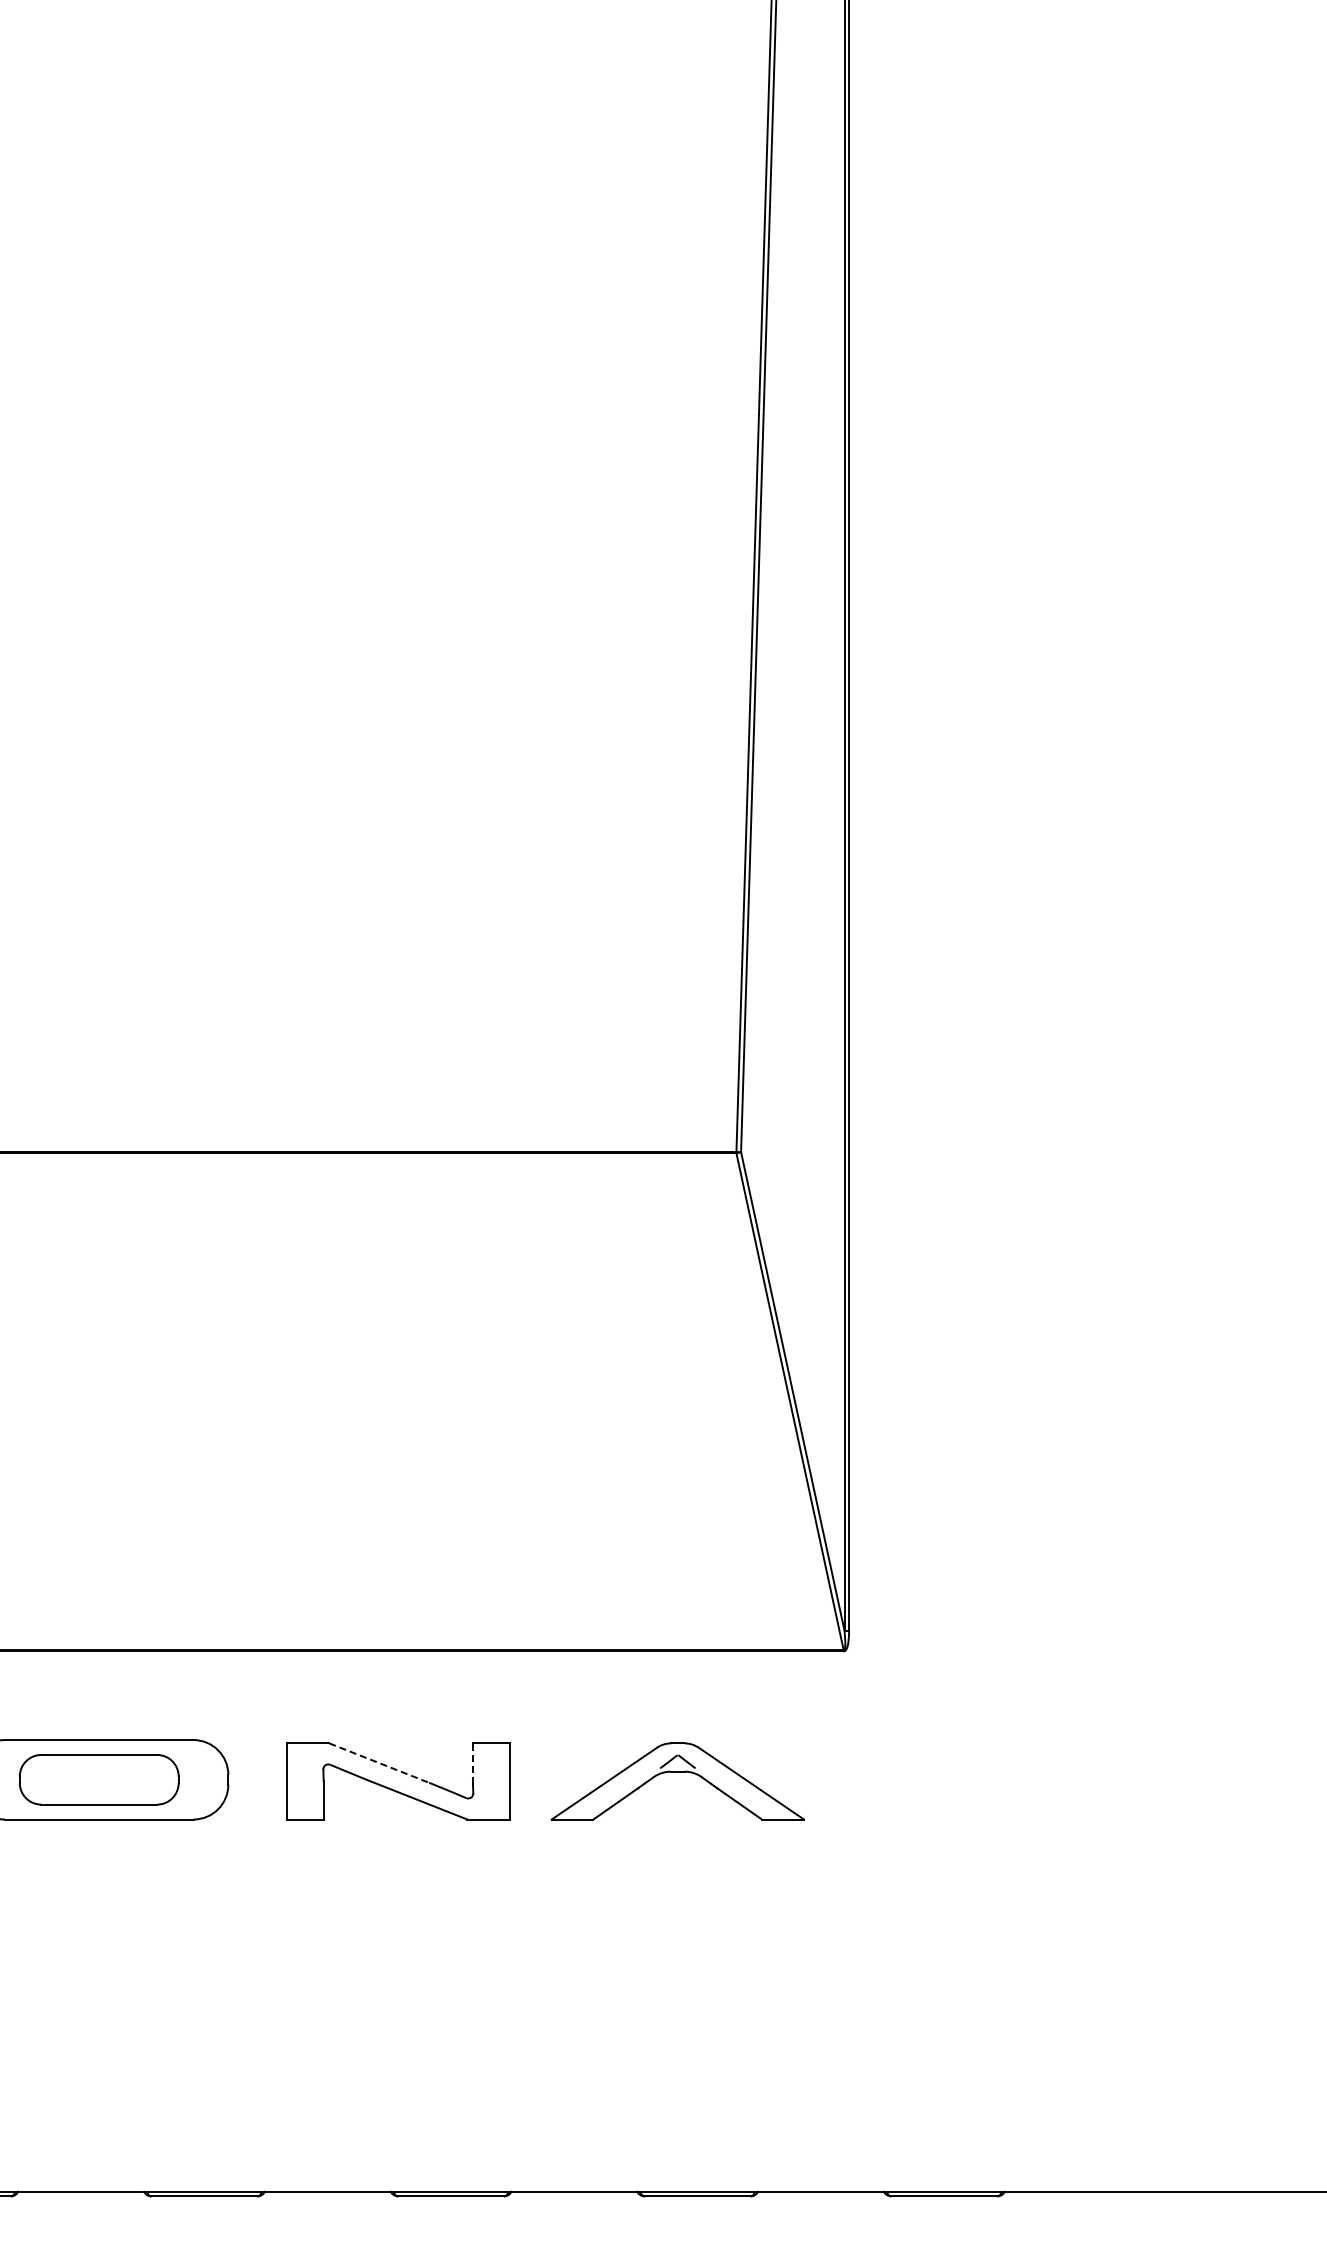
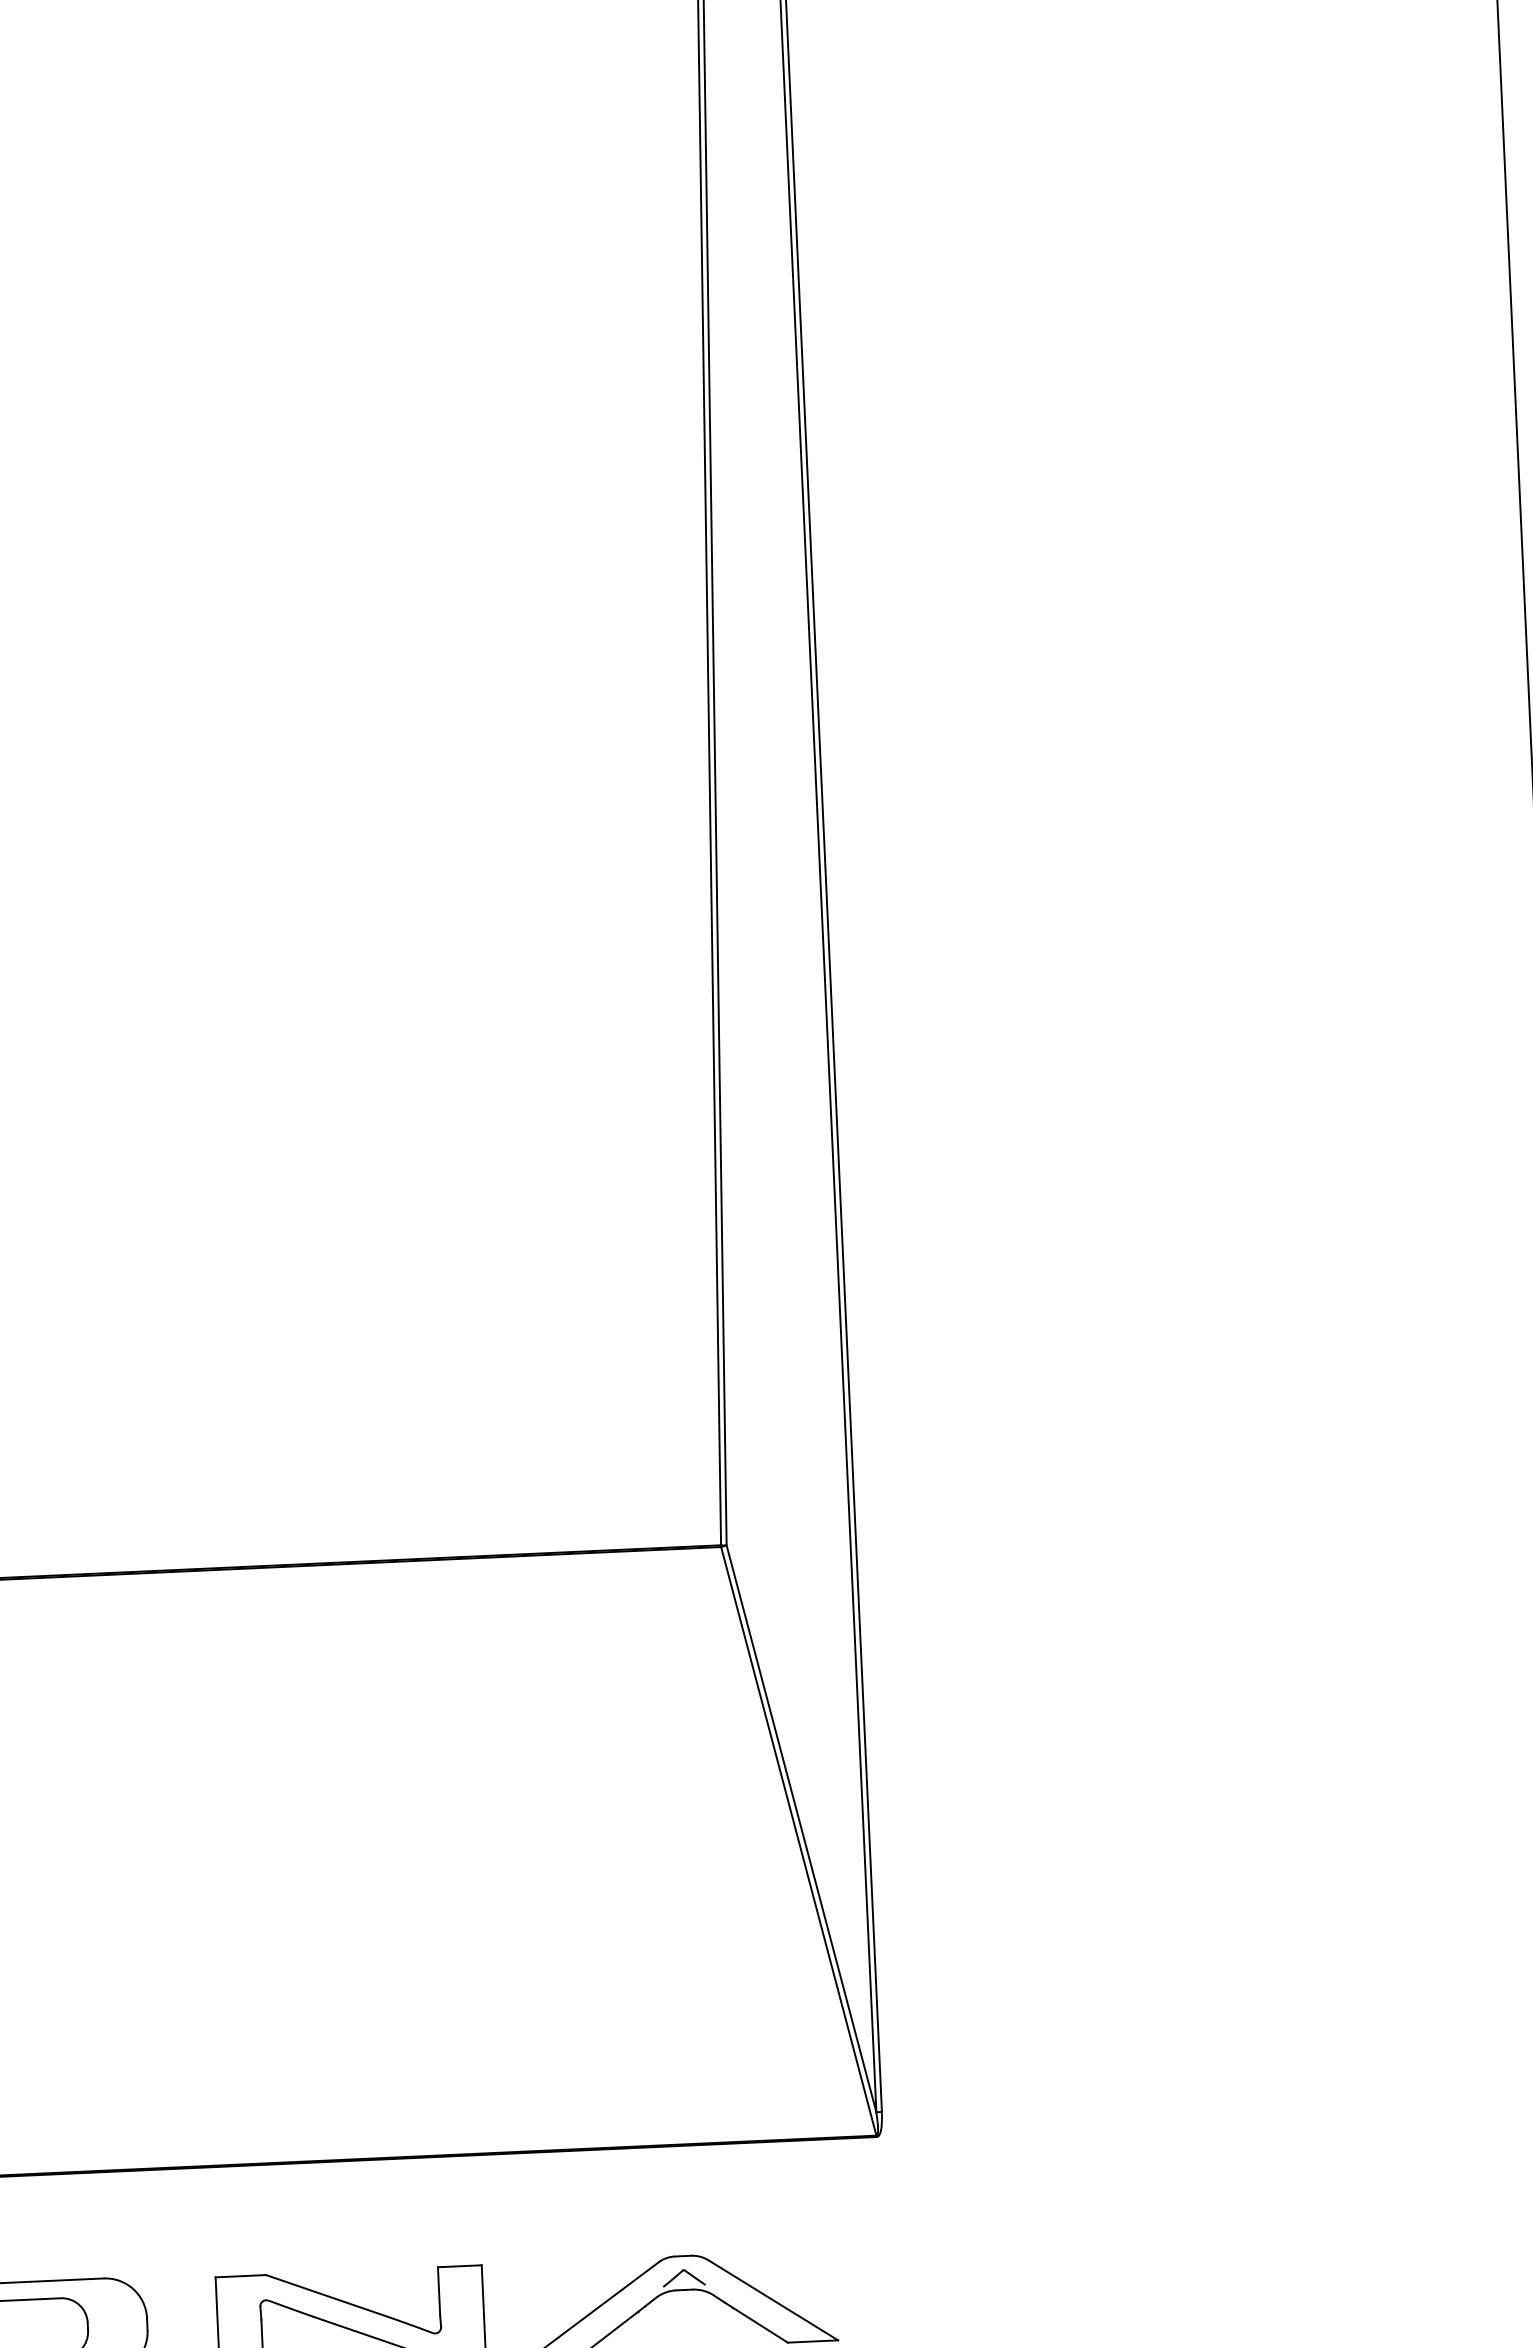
line: (379, 1763) -> (327, 2296), dashed -> solid
line: (472, 1763) -> (438, 2291), dashed -> solid

